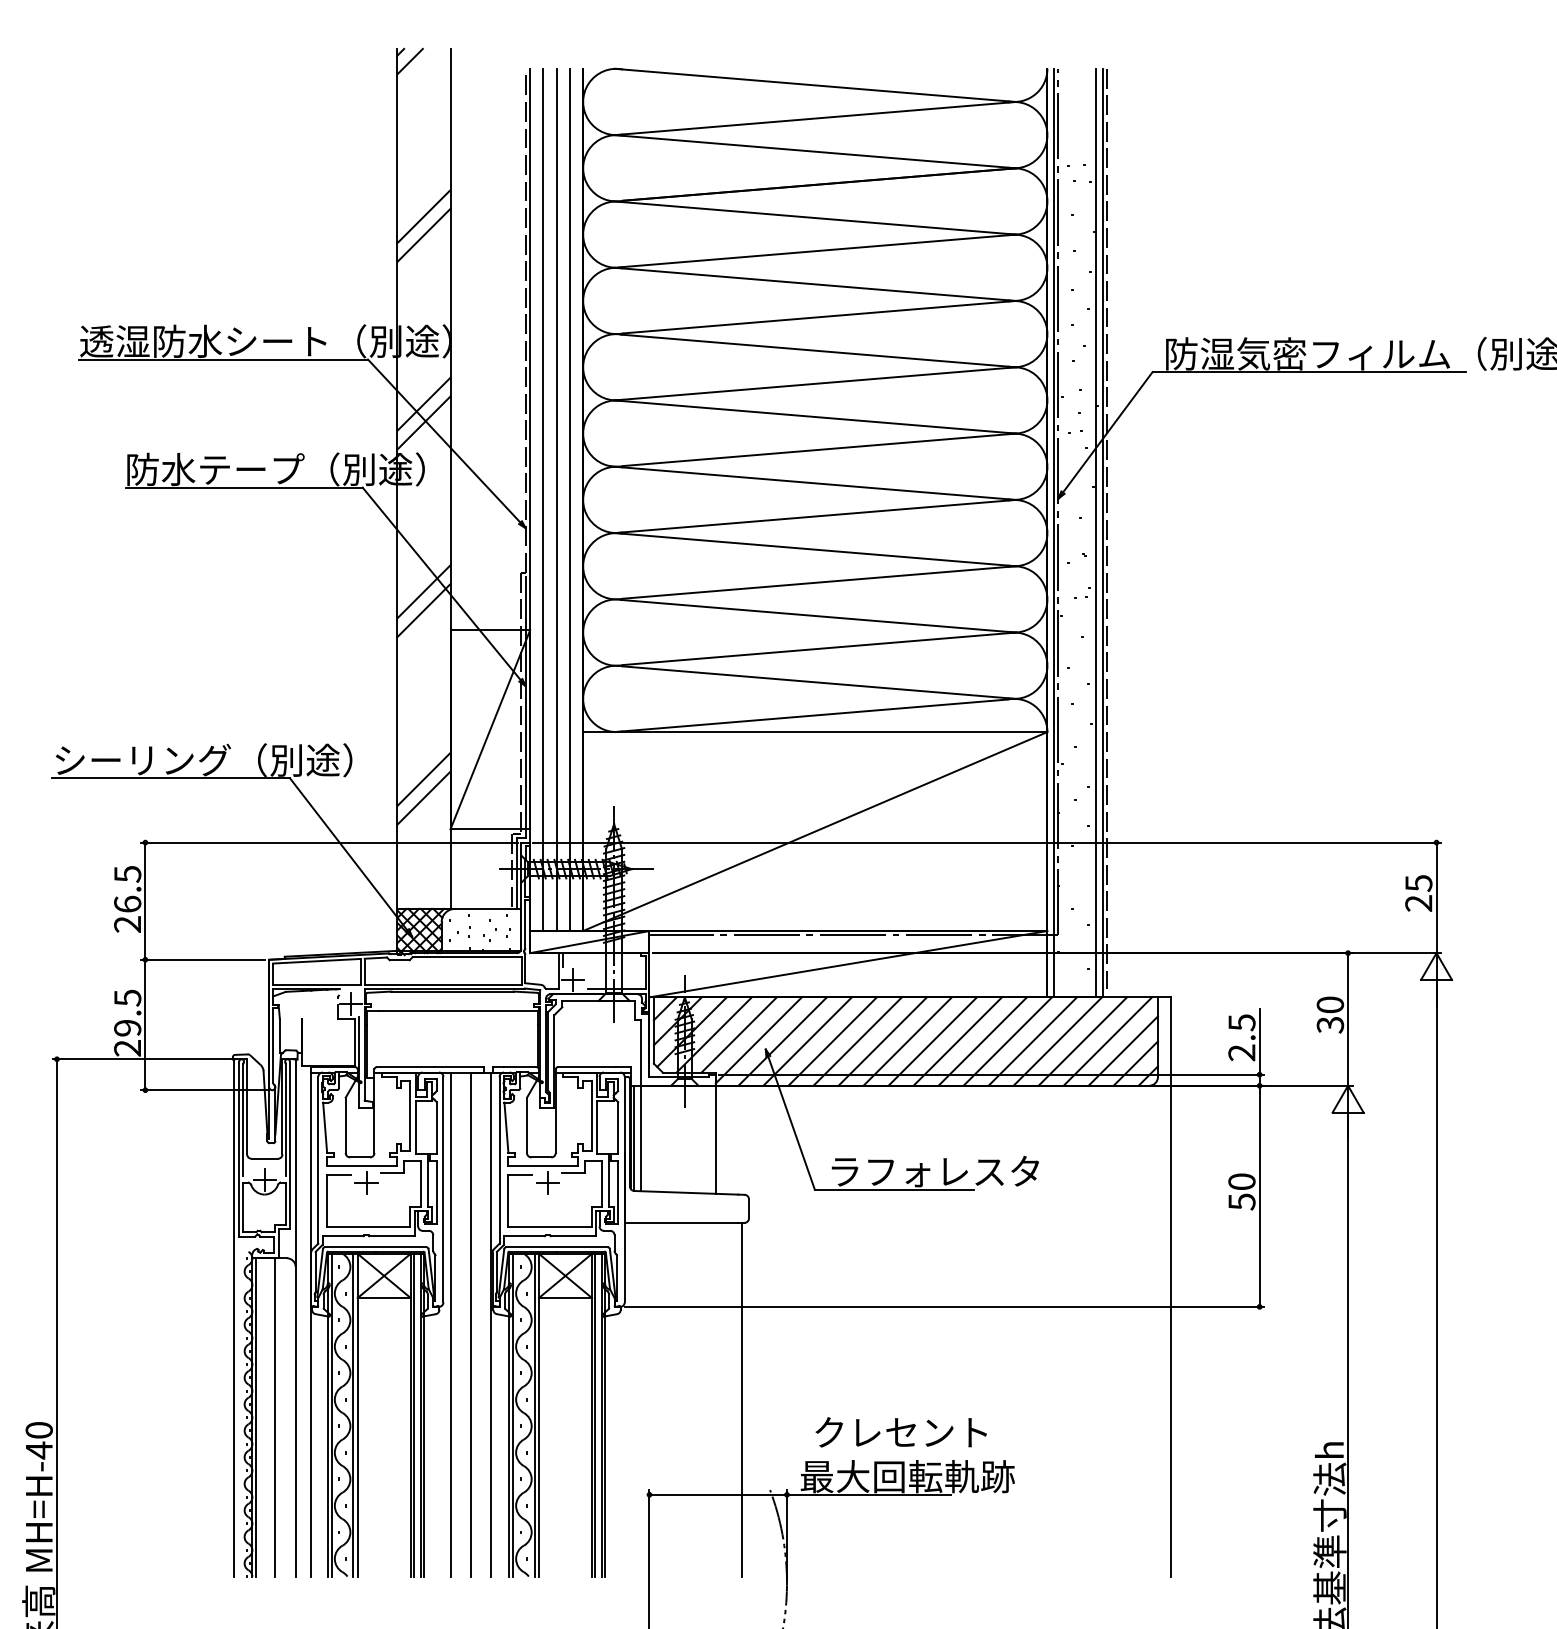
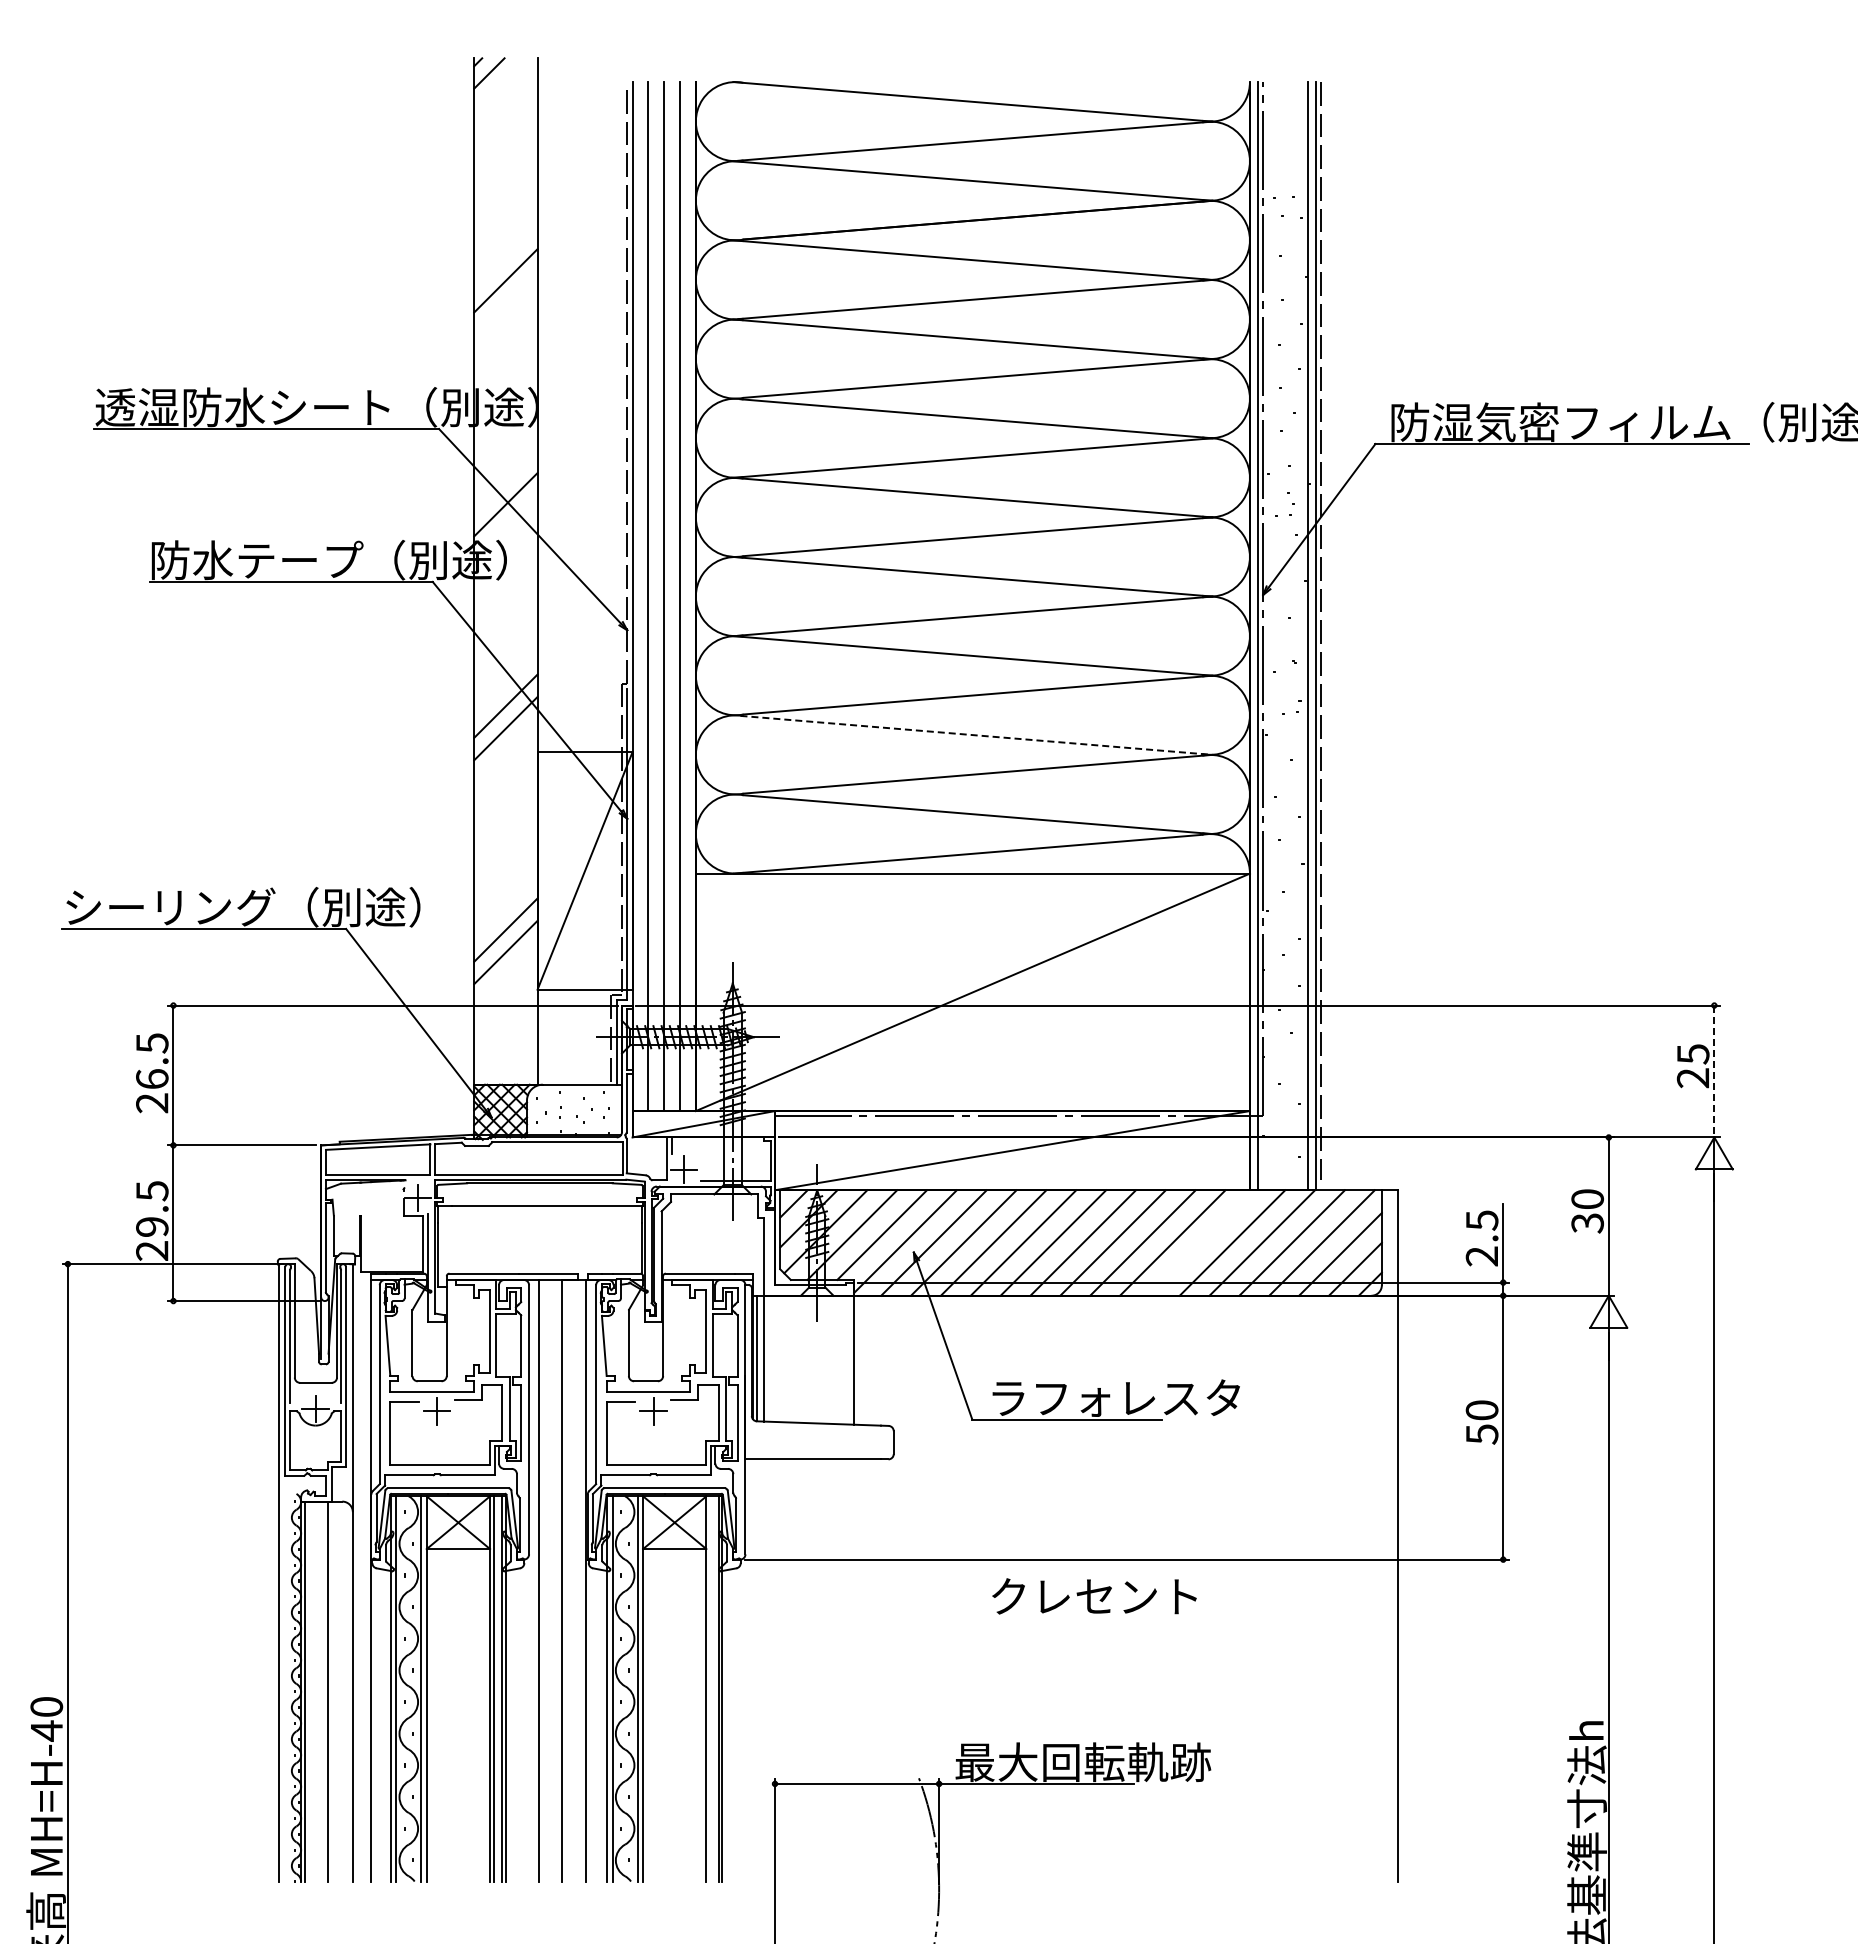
line: (423, 216) -> (505, 258), removed
line: (423, 404) -> (505, 482), removed
line: (818, 616) -> (976, 735), solid -> dashed
line: (1436, 897) -> (1714, 1071), solid -> dashed
line: (1007, 1041) -> (1202, 1242), removed
line: (742, 1399) -> (885, 1670), removed
line: (595, 1414) -> (710, 1688), removed
text: (901, 1432) -> (1094, 1596), moved

